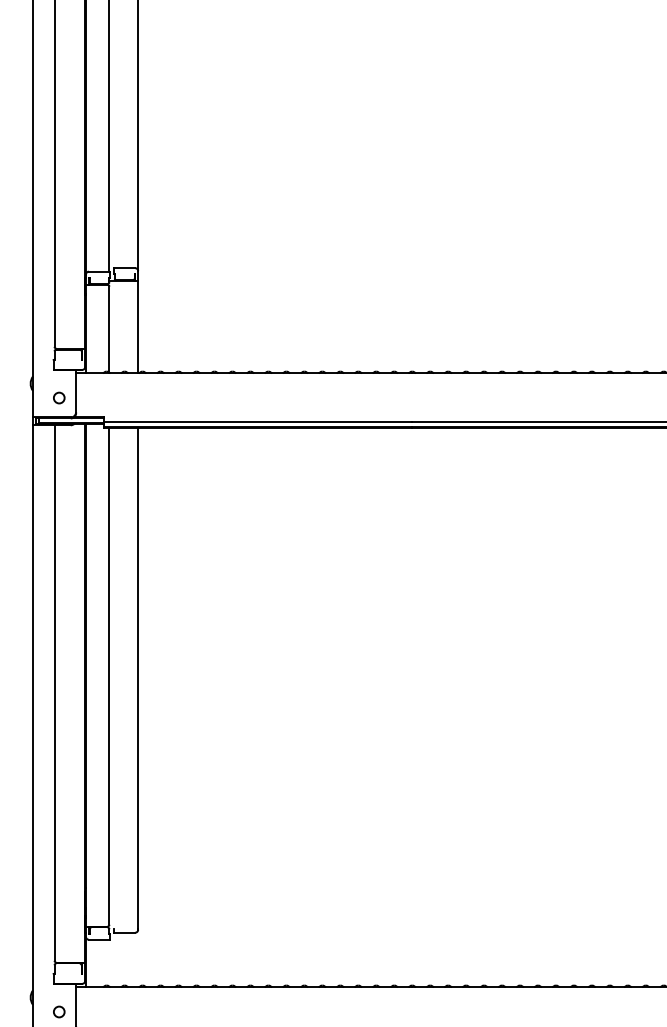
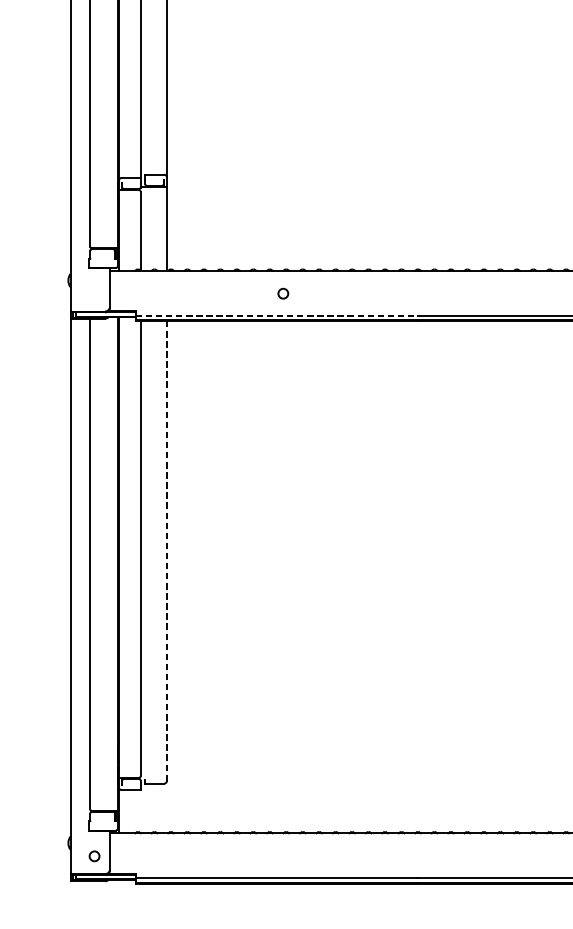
circle: (59, 397) -> (283, 293), moved
line: (258, 422) -> (277, 316), solid -> dashed
line: (138, 679) -> (167, 551), solid -> dashed

